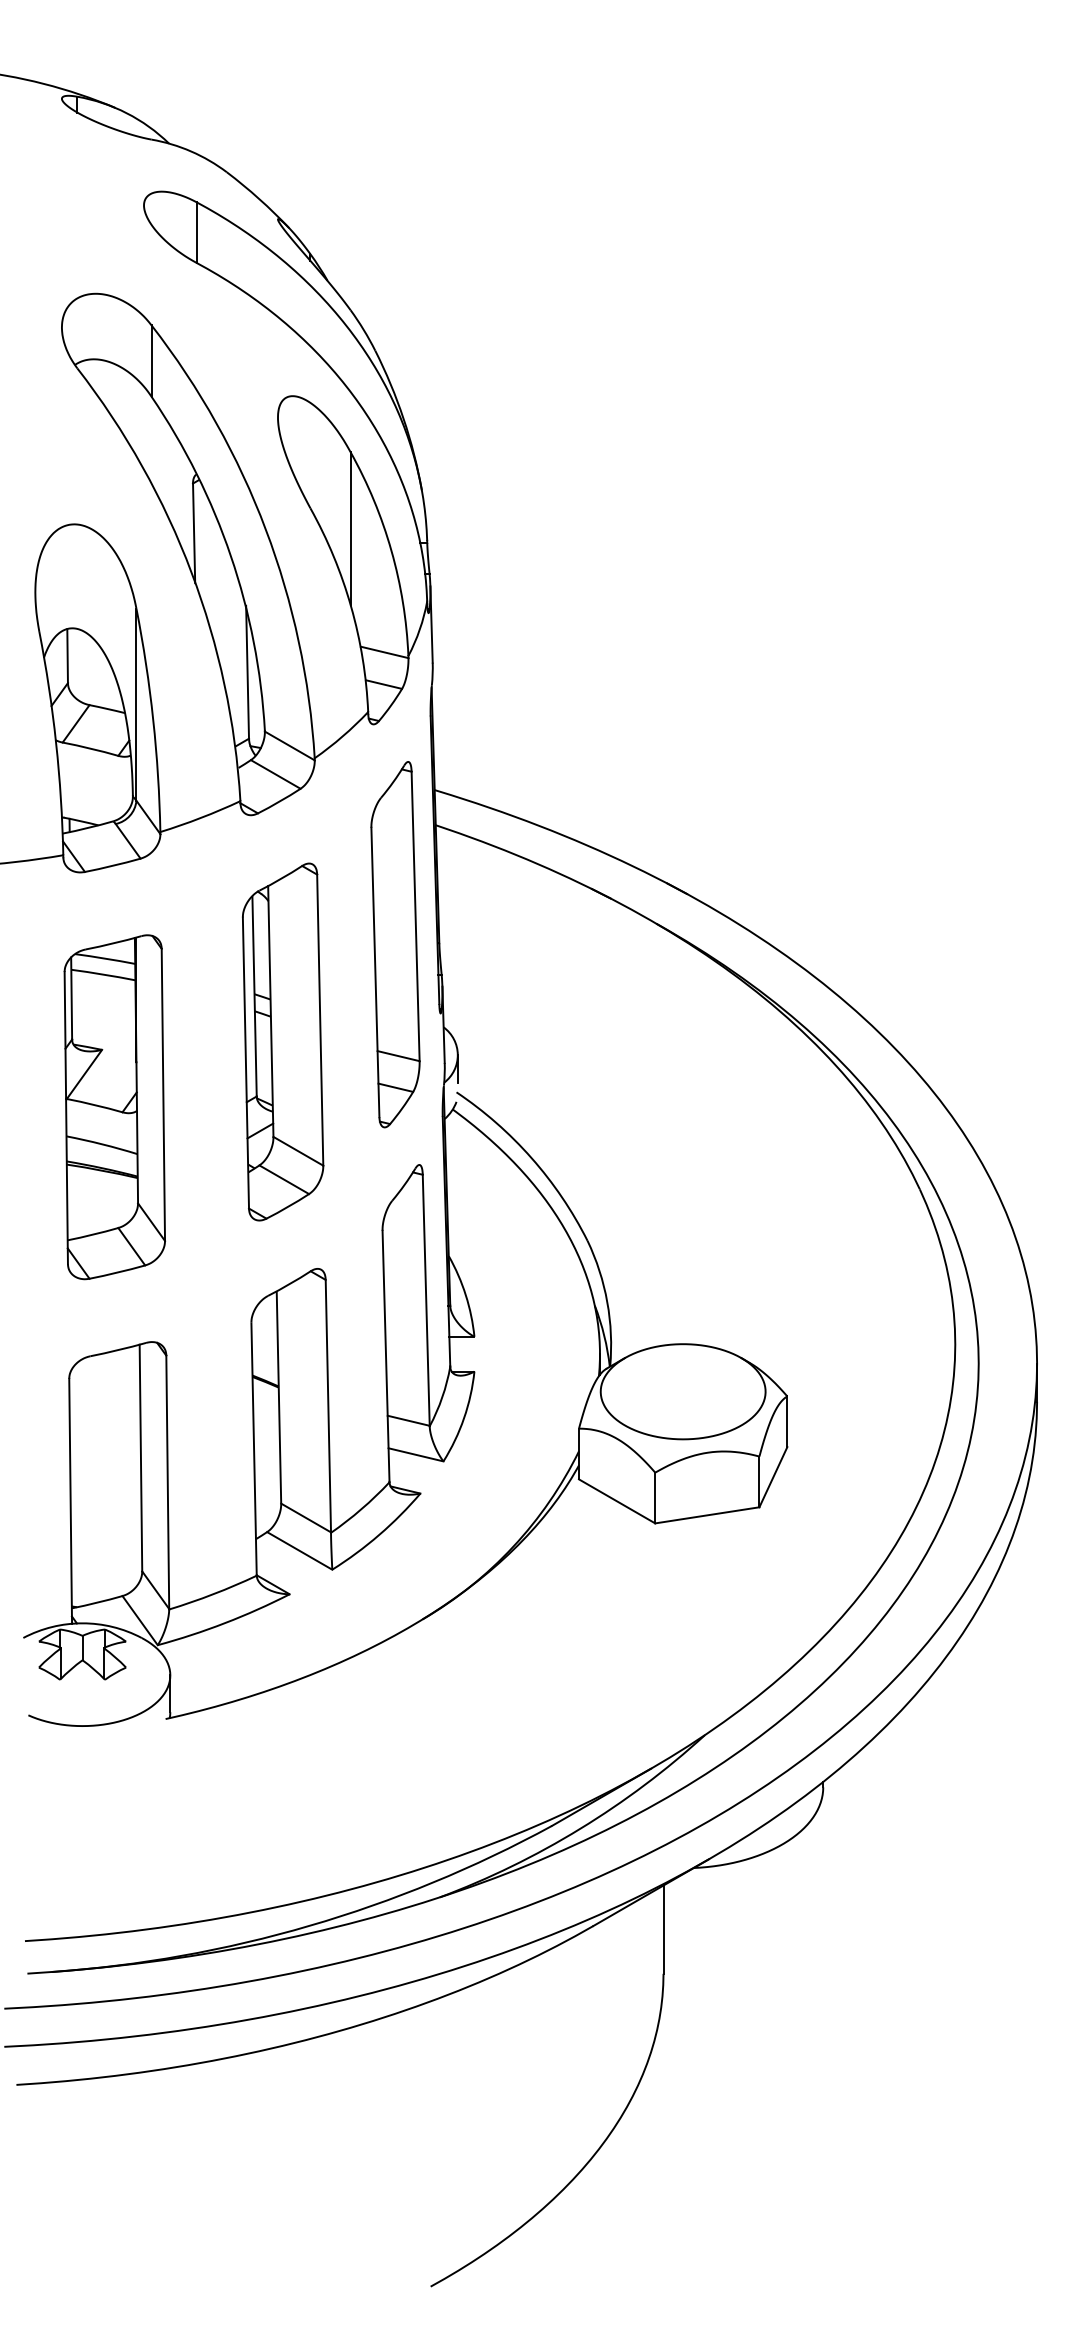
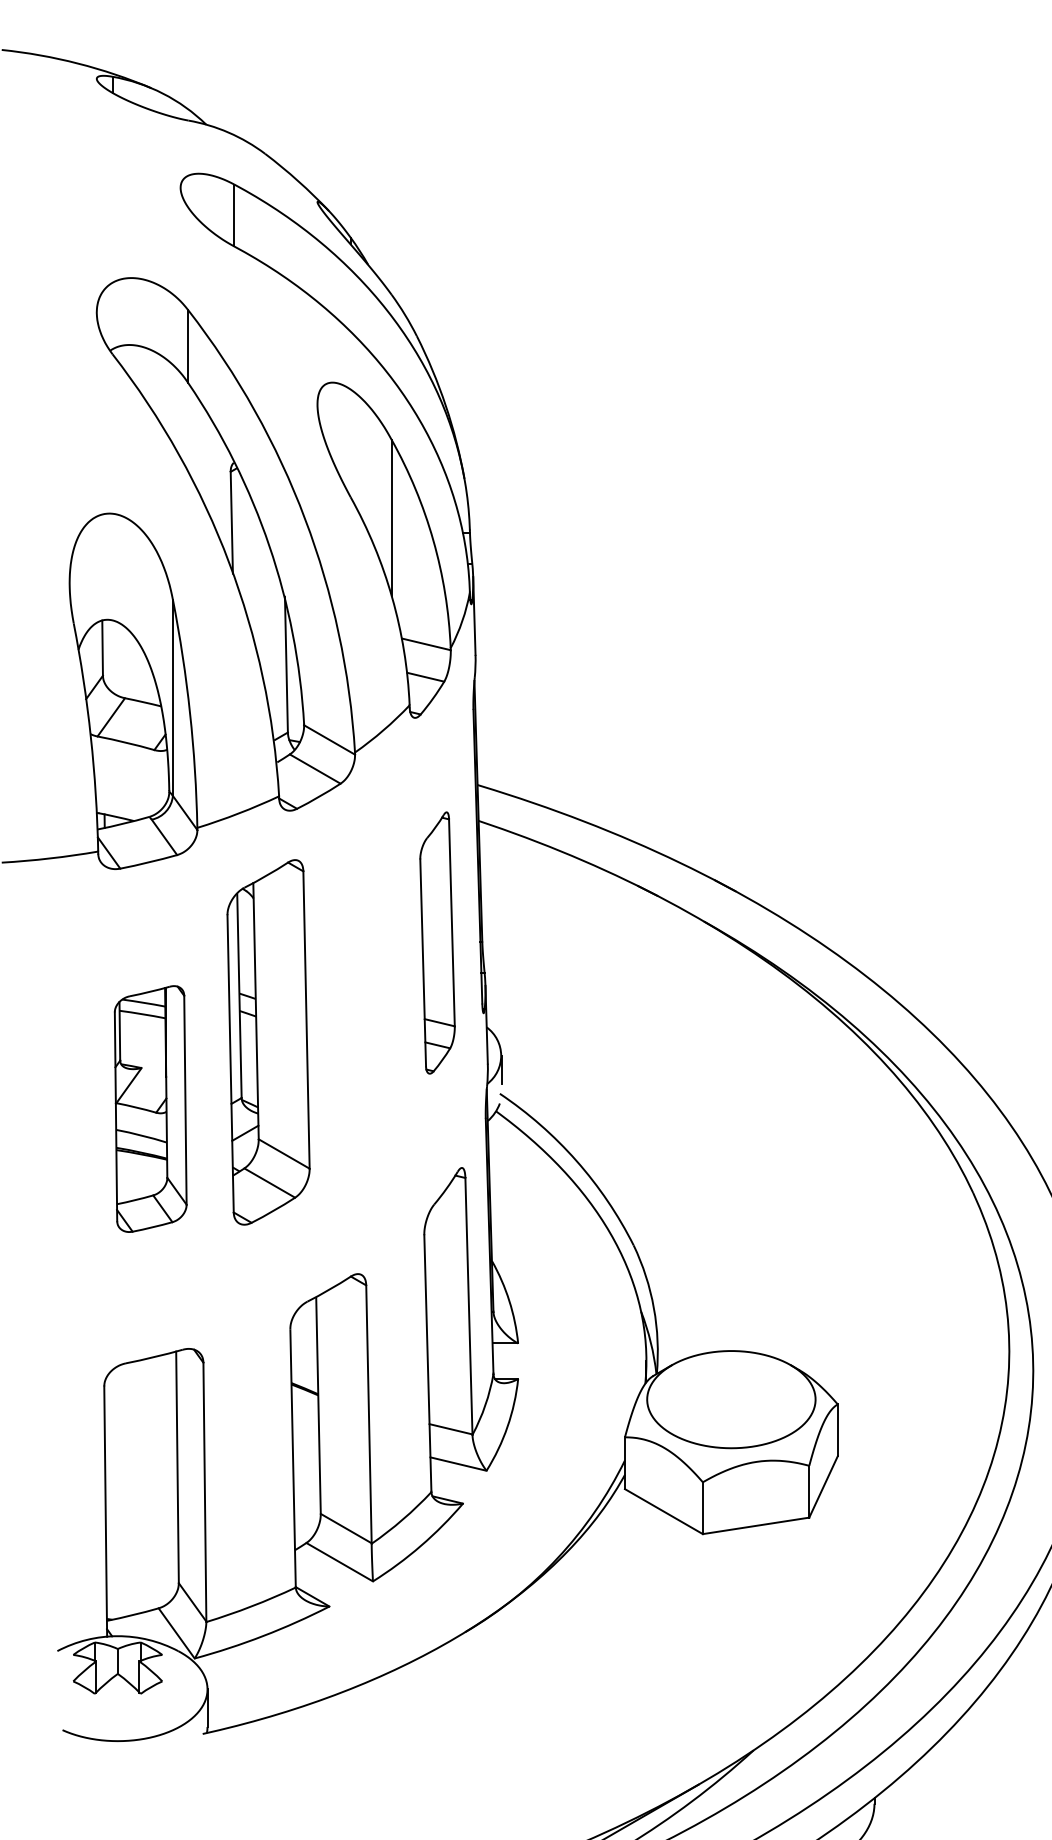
part: (395, 944) -> (437, 942), size x0.7
part: (283, 1041) -> (268, 1041), moved
part: (114, 1107) -> (150, 1109), size x0.7

